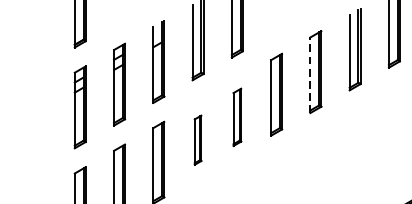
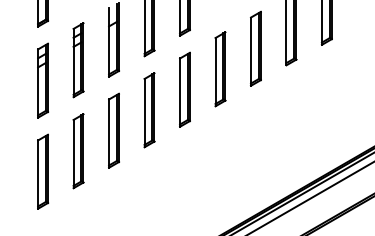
line: (310, 75) -> (251, 51), dashed -> solid
part: (236, 117) -> (184, 89), size x1.43
part: (198, 140) -> (149, 110), size x1.67

